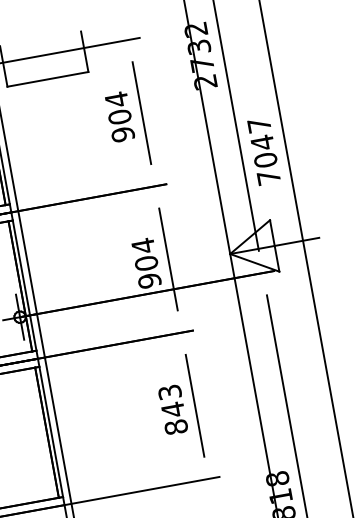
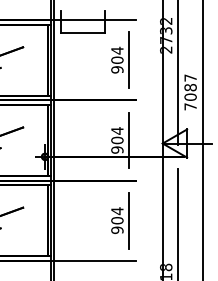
text: (262, 142) -> (190, 87), 7047 -> 7087
text: (173, 409) -> (117, 220), 843 -> 904

